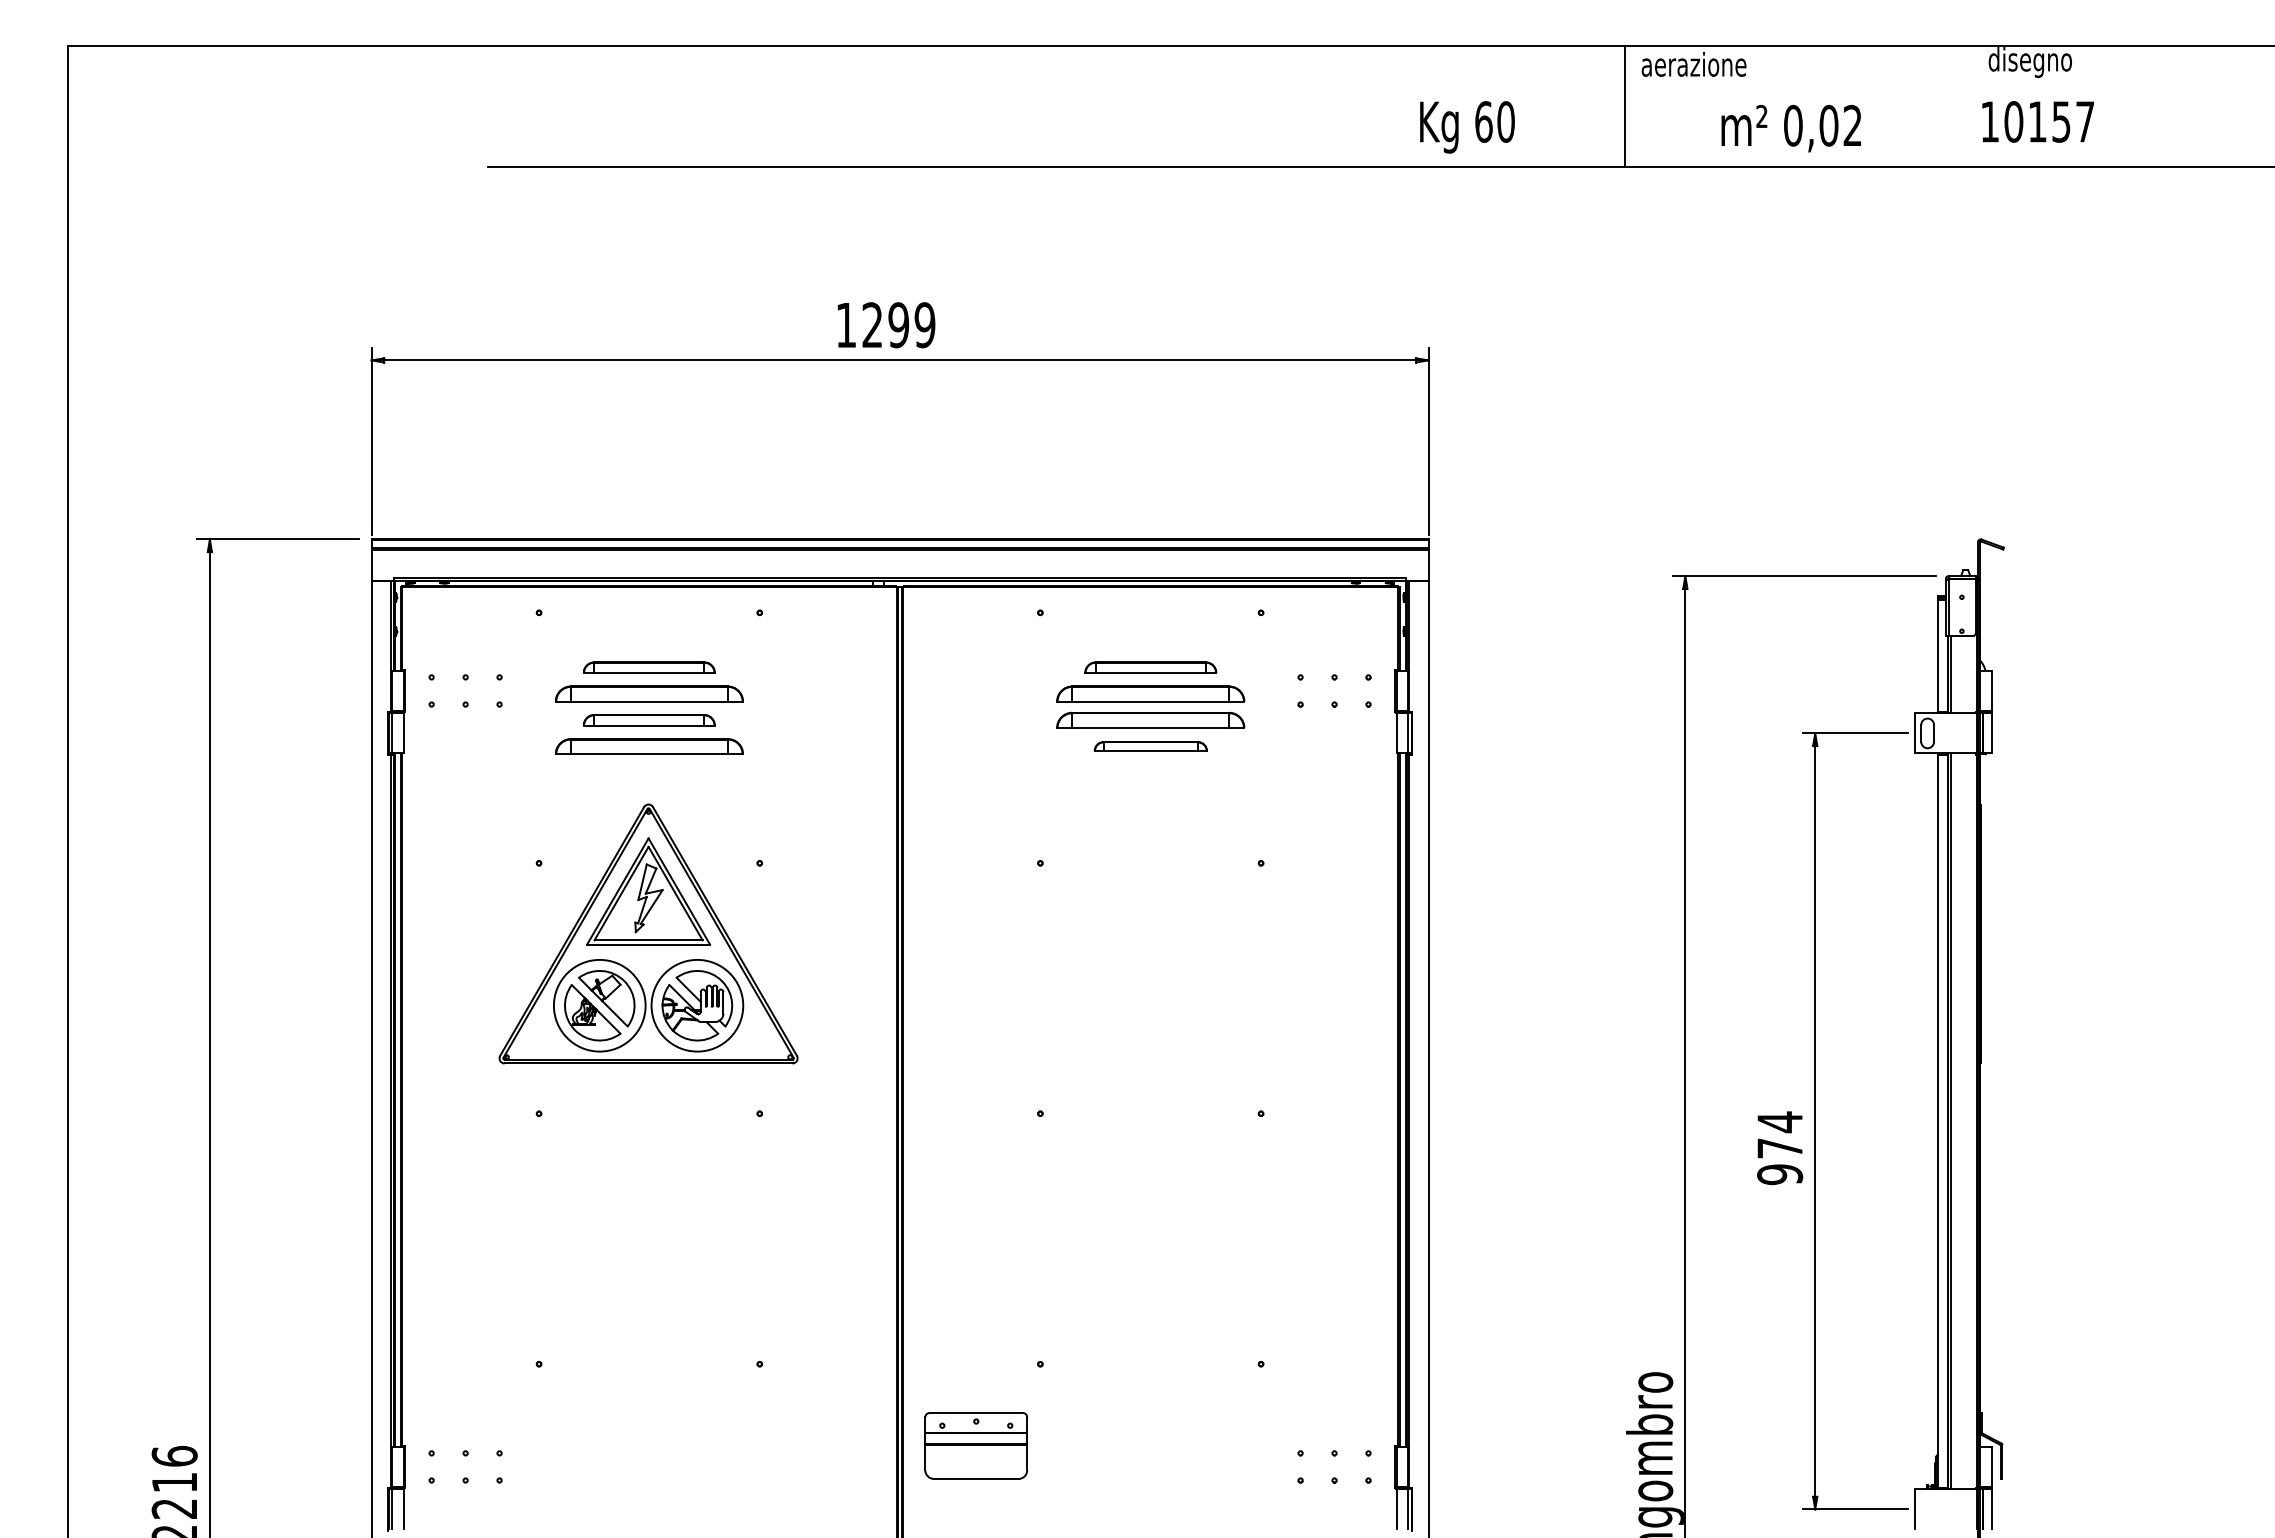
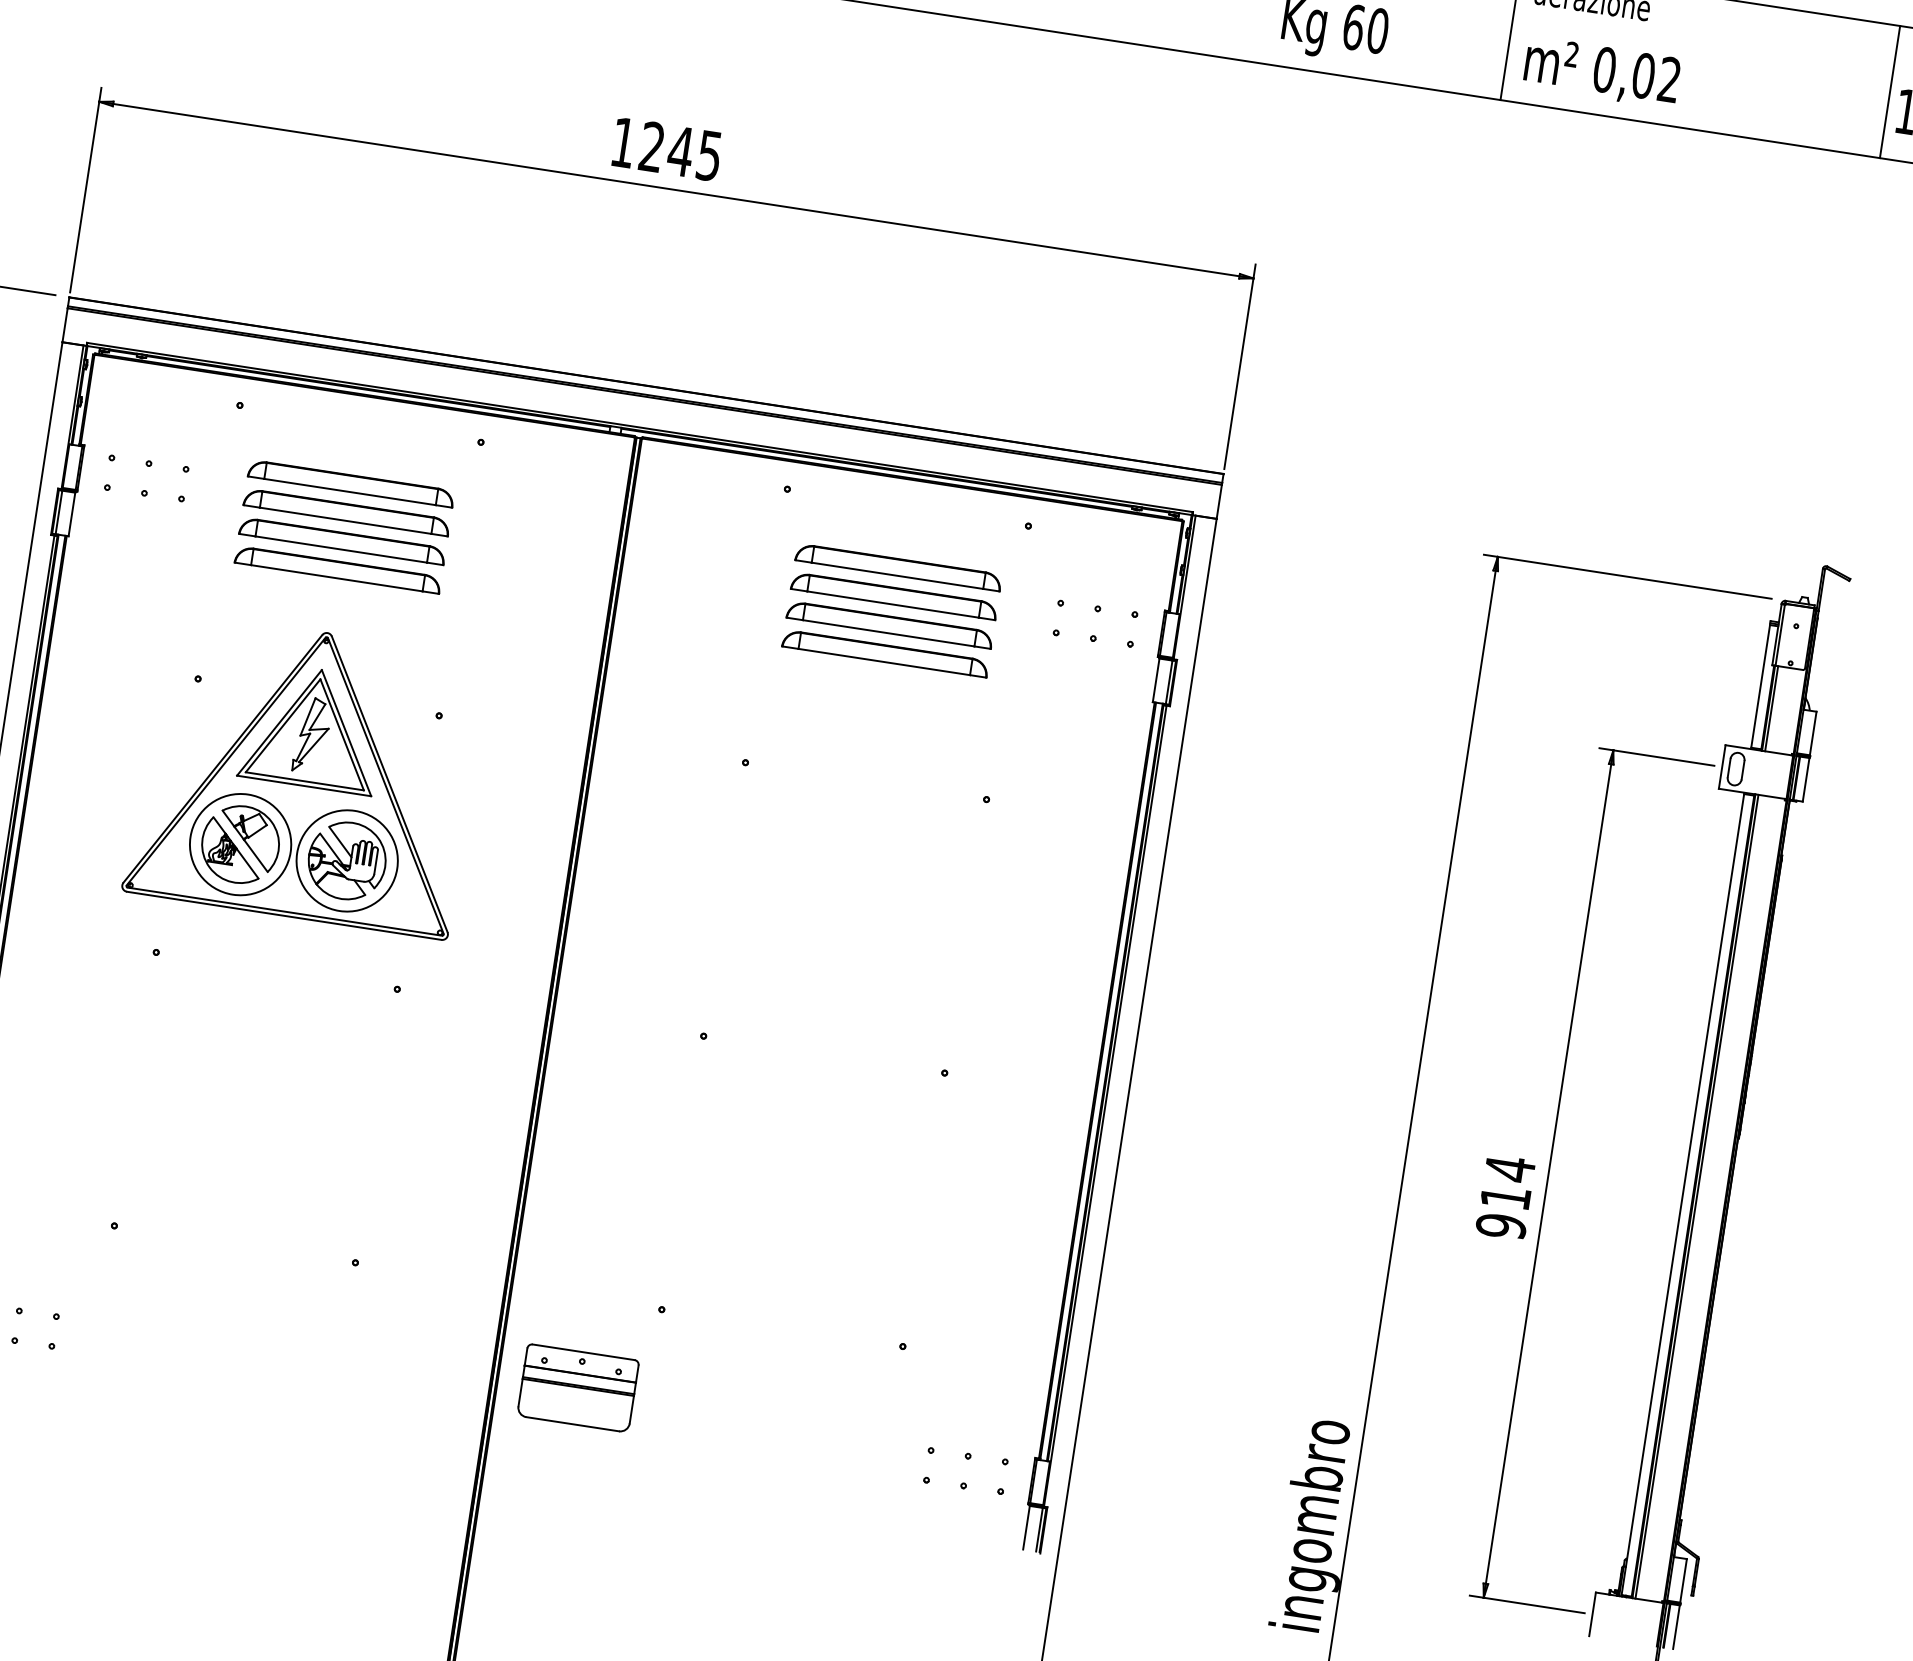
line: (1972, 106) -> (1889, 92), added
text: (1790, 128) -> (1601, 72), moved
text: (911, 325) -> (694, 153), 1299 -> 1245
part: (648, 667) -> (350, 483), size x1.43
part: (1150, 667) -> (898, 567), size x1.43
part: (648, 719) -> (341, 540), size x1.43
part: (1150, 746) -> (885, 653), size x1.67
text: (1779, 1148) -> (1505, 1197), 974 -> 914

